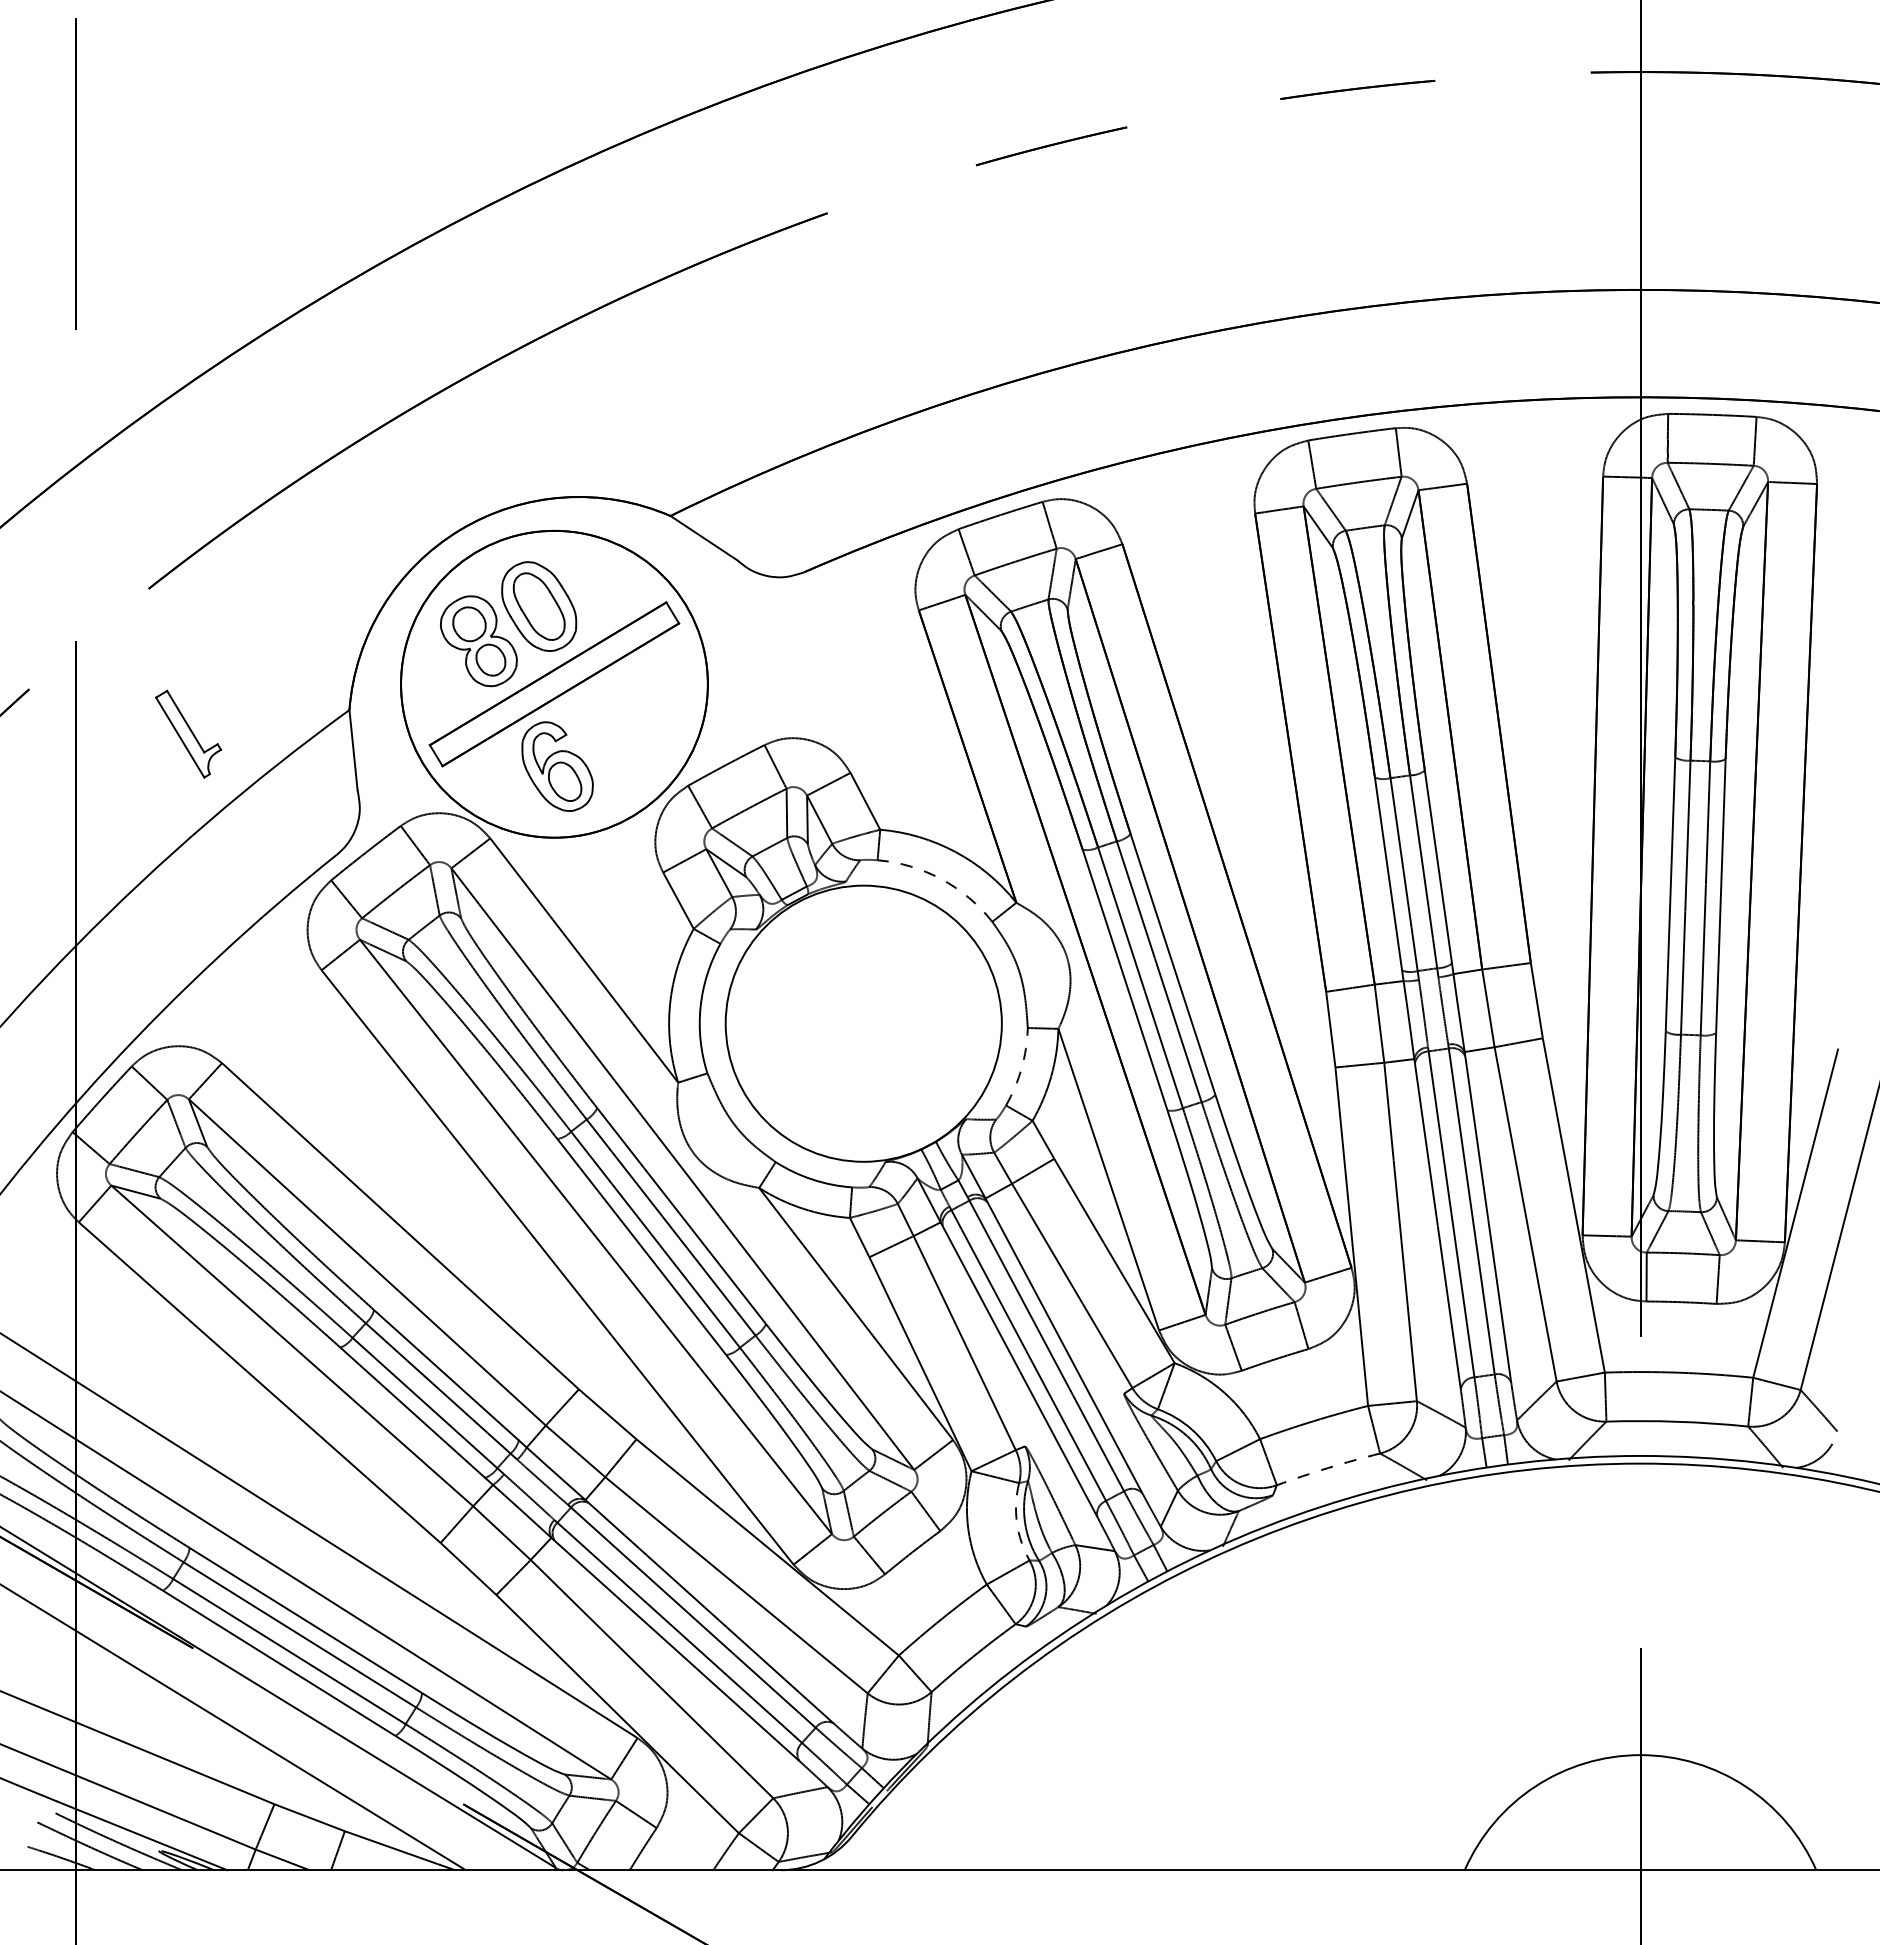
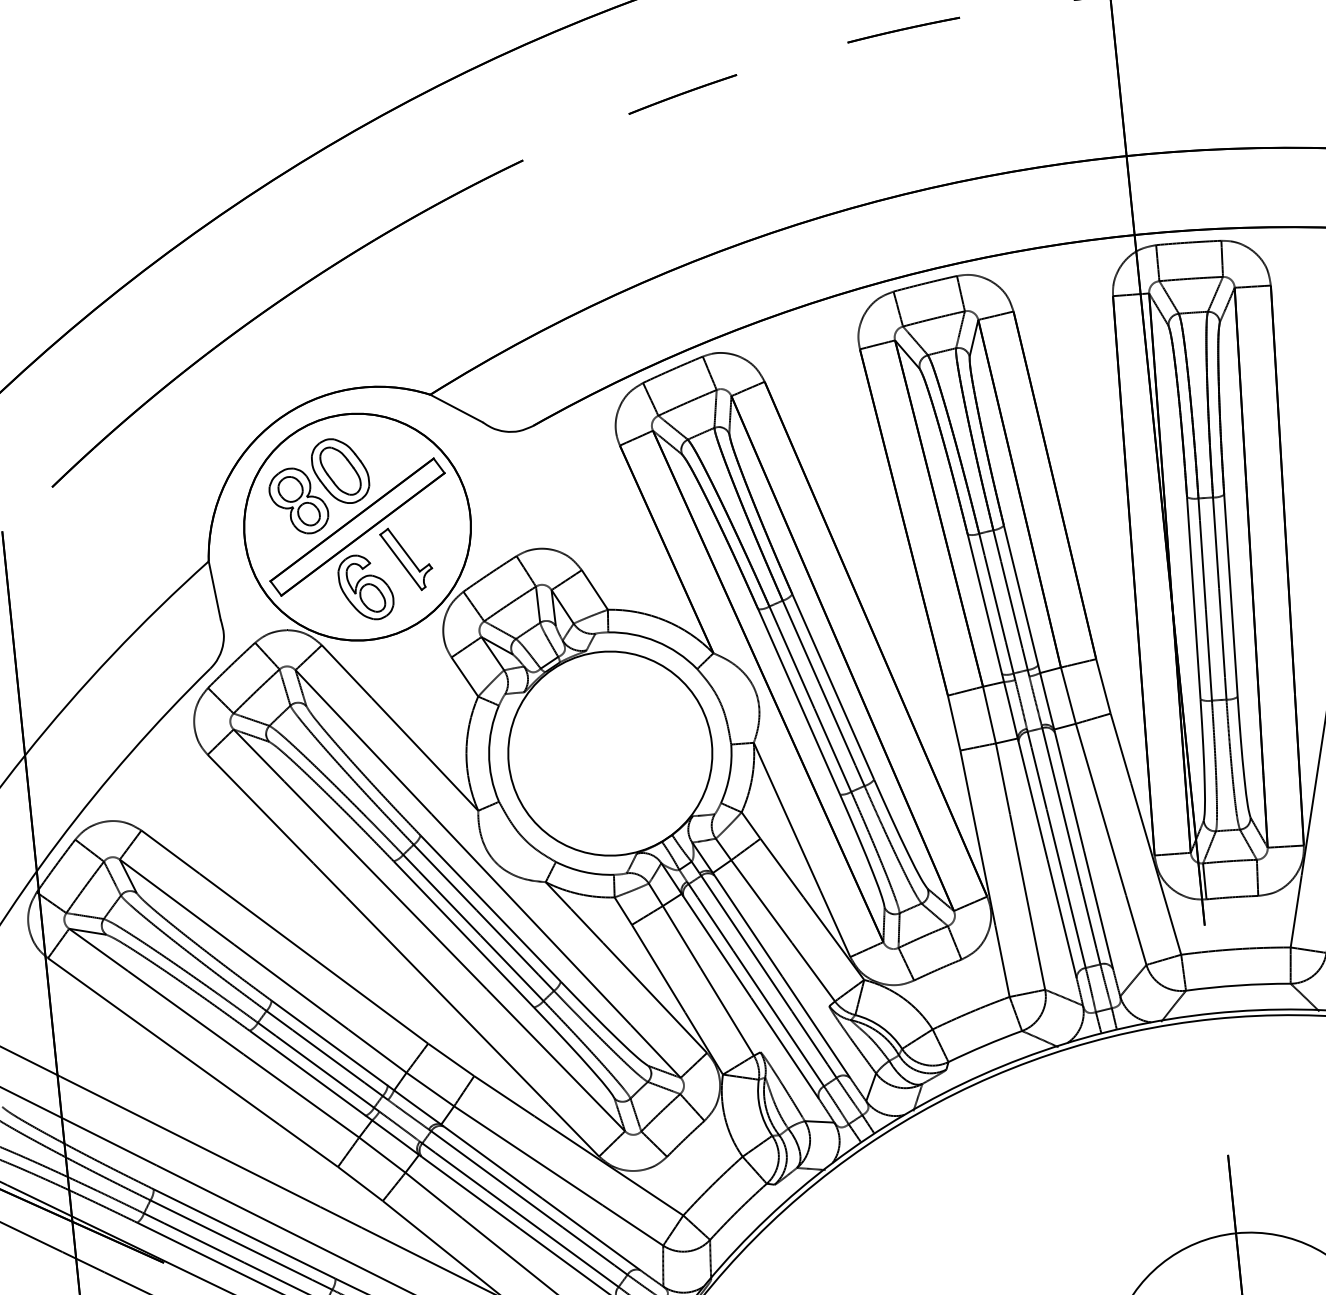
part: (188, 733) -> (406, 558), moved
arc: (941, 879) -> (656, 641), dashed -> solid
arc: (1021, 1068) -> (729, 774), dashed -> solid
arc: (1328, 1468) -> (985, 1045), dashed -> solid
arc: (1016, 1522) -> (759, 1108), dashed -> solid

